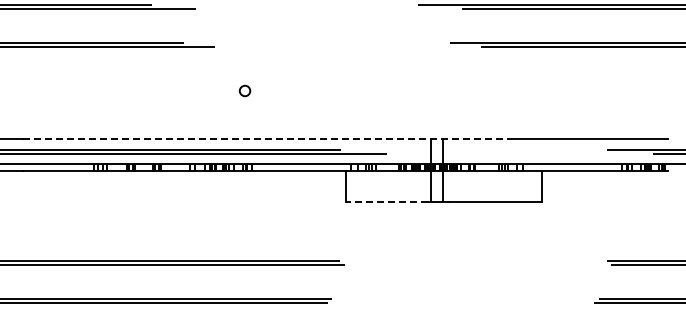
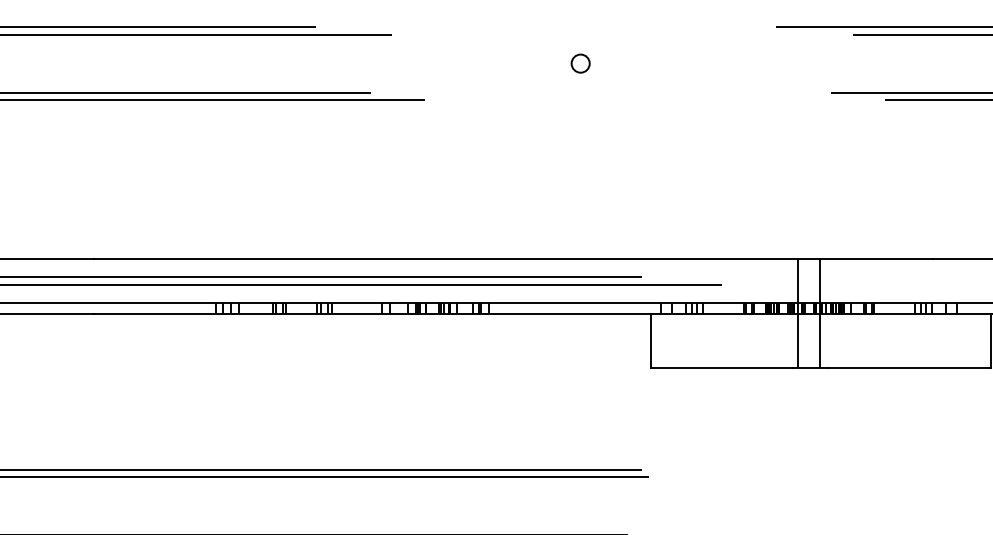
circle: (244, 90) -> (579, 62), moved
line: (265, 139) -> (512, 259), dashed -> solid
line: (386, 202) -> (721, 368), dashed -> solid

